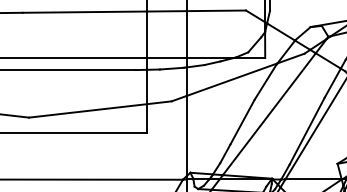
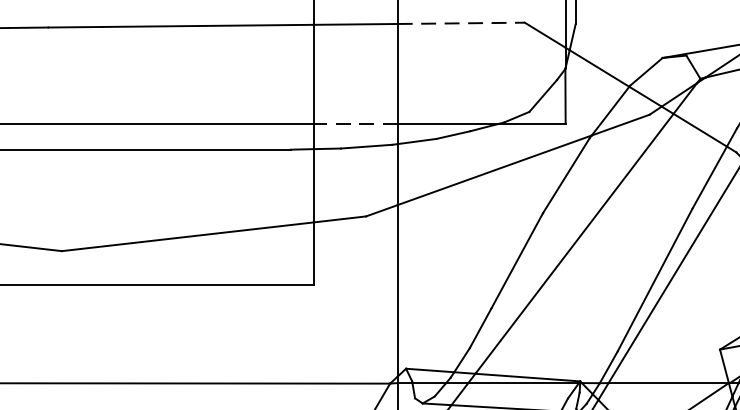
line: (216, 10) -> (461, 22), solid -> dashed
line: (166, 58) -> (355, 125), solid -> dashed

